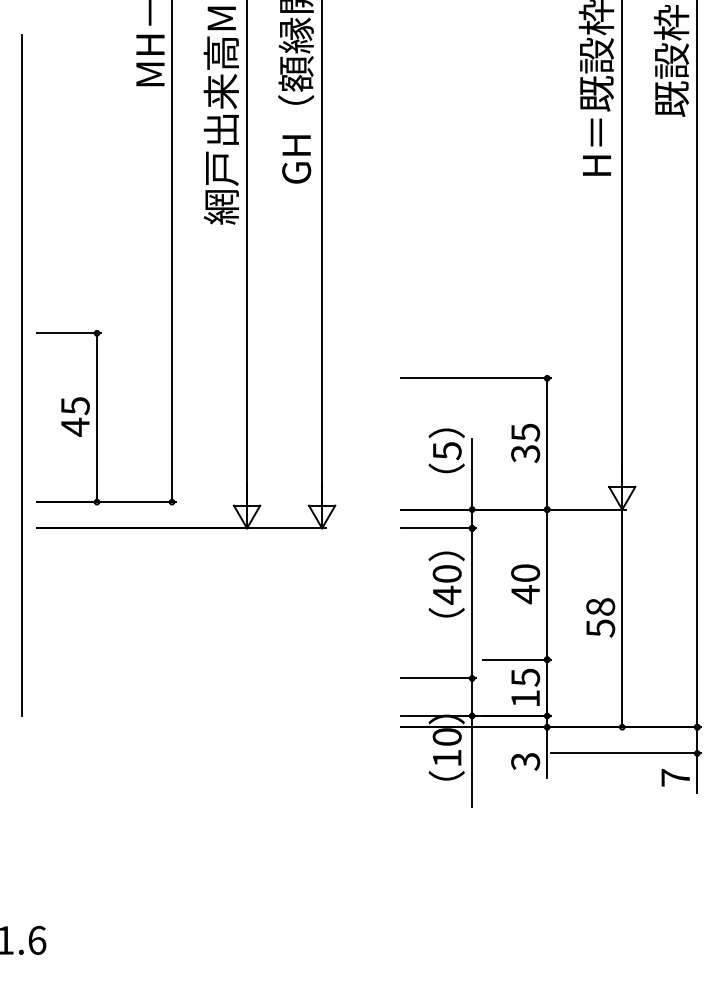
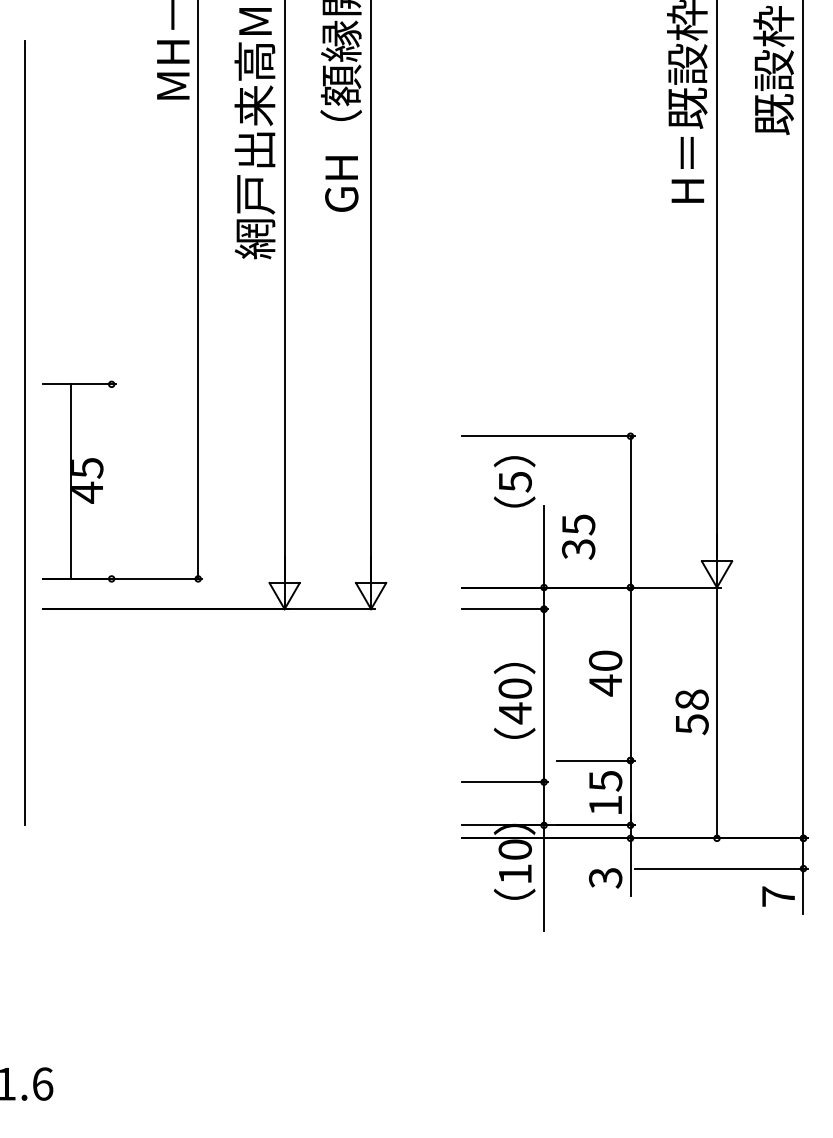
line: (96, 417) -> (70, 481), moved
text: (525, 442) -> (578, 536), moved
text: (446, 450) -> (514, 481), moved
text: (446, 584) -> (514, 700), moved

